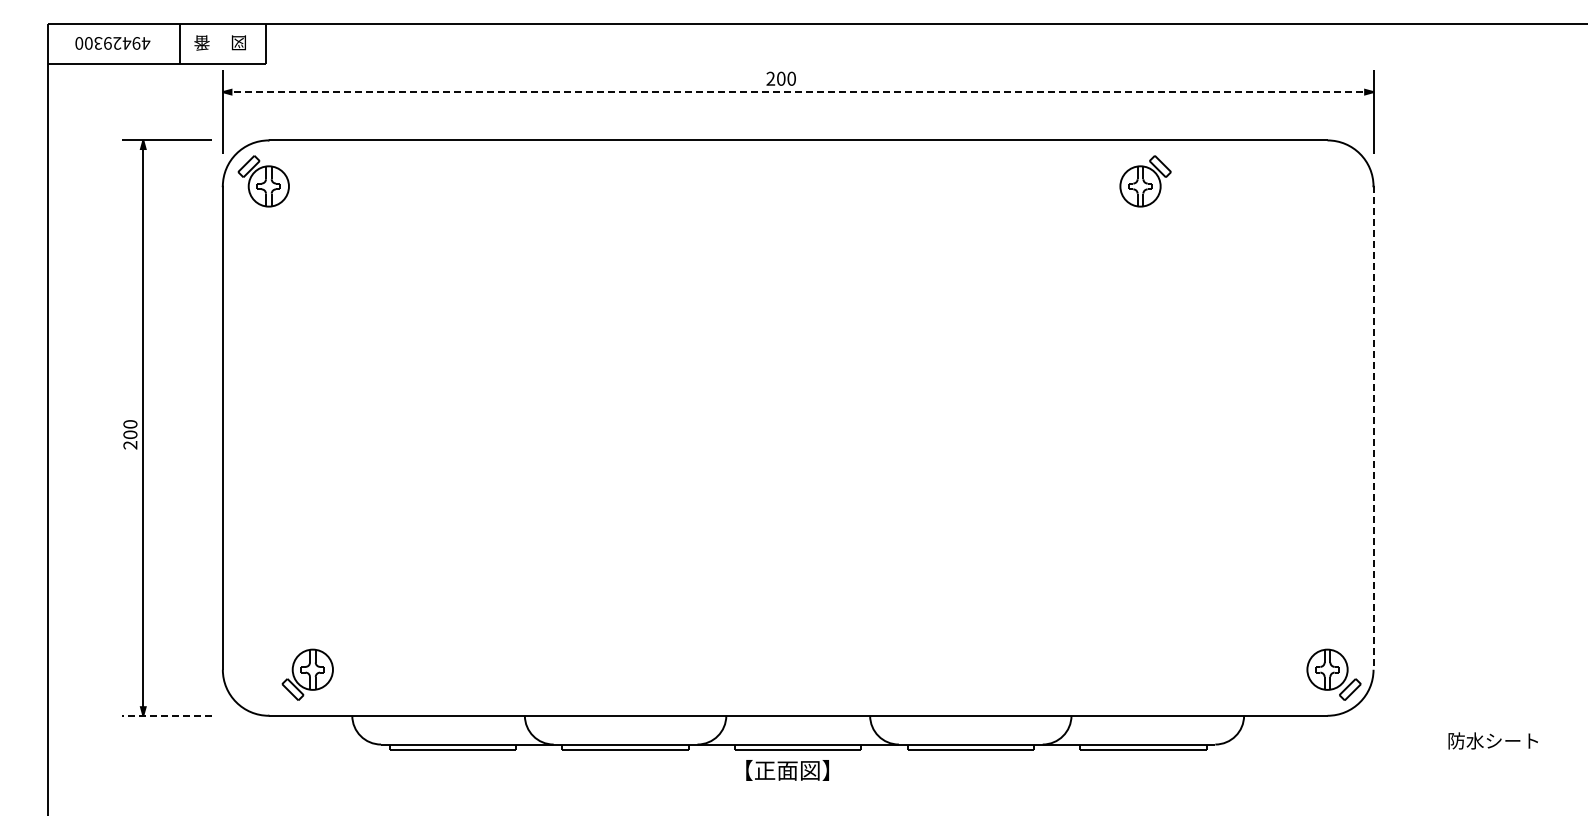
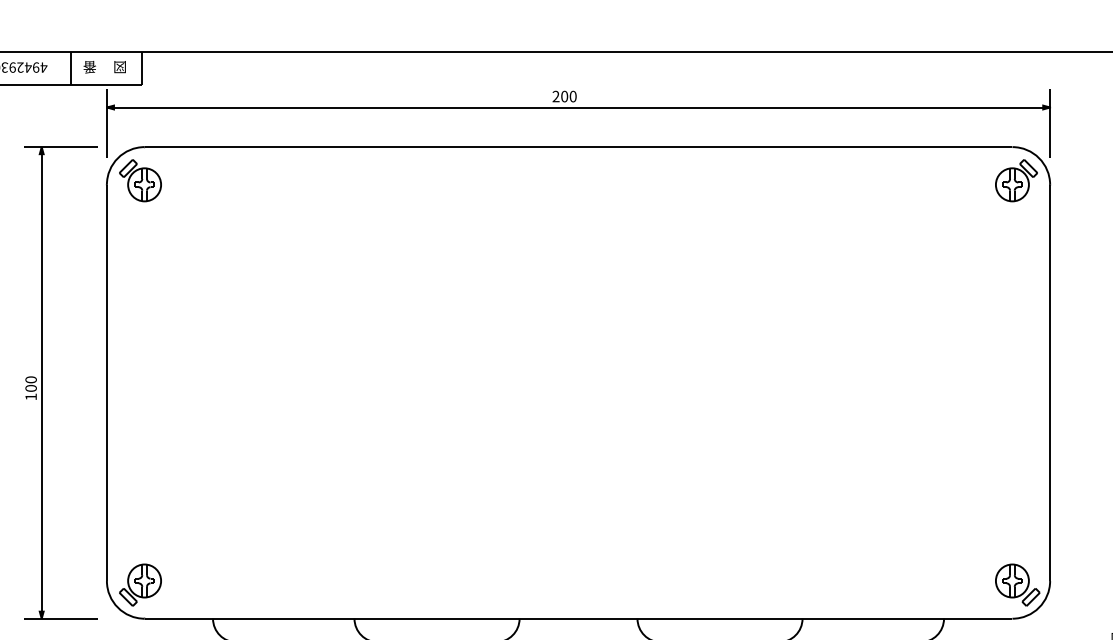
line: (797, 92) -> (577, 107), dashed -> solid
part: (1145, 181) -> (1016, 180), moved
line: (1373, 428) -> (1050, 383), dashed -> solid
text: (130, 445) -> (31, 397), 200 -> 100
part: (307, 674) -> (140, 584), moved
line: (166, 715) -> (60, 618), dashed -> solid

